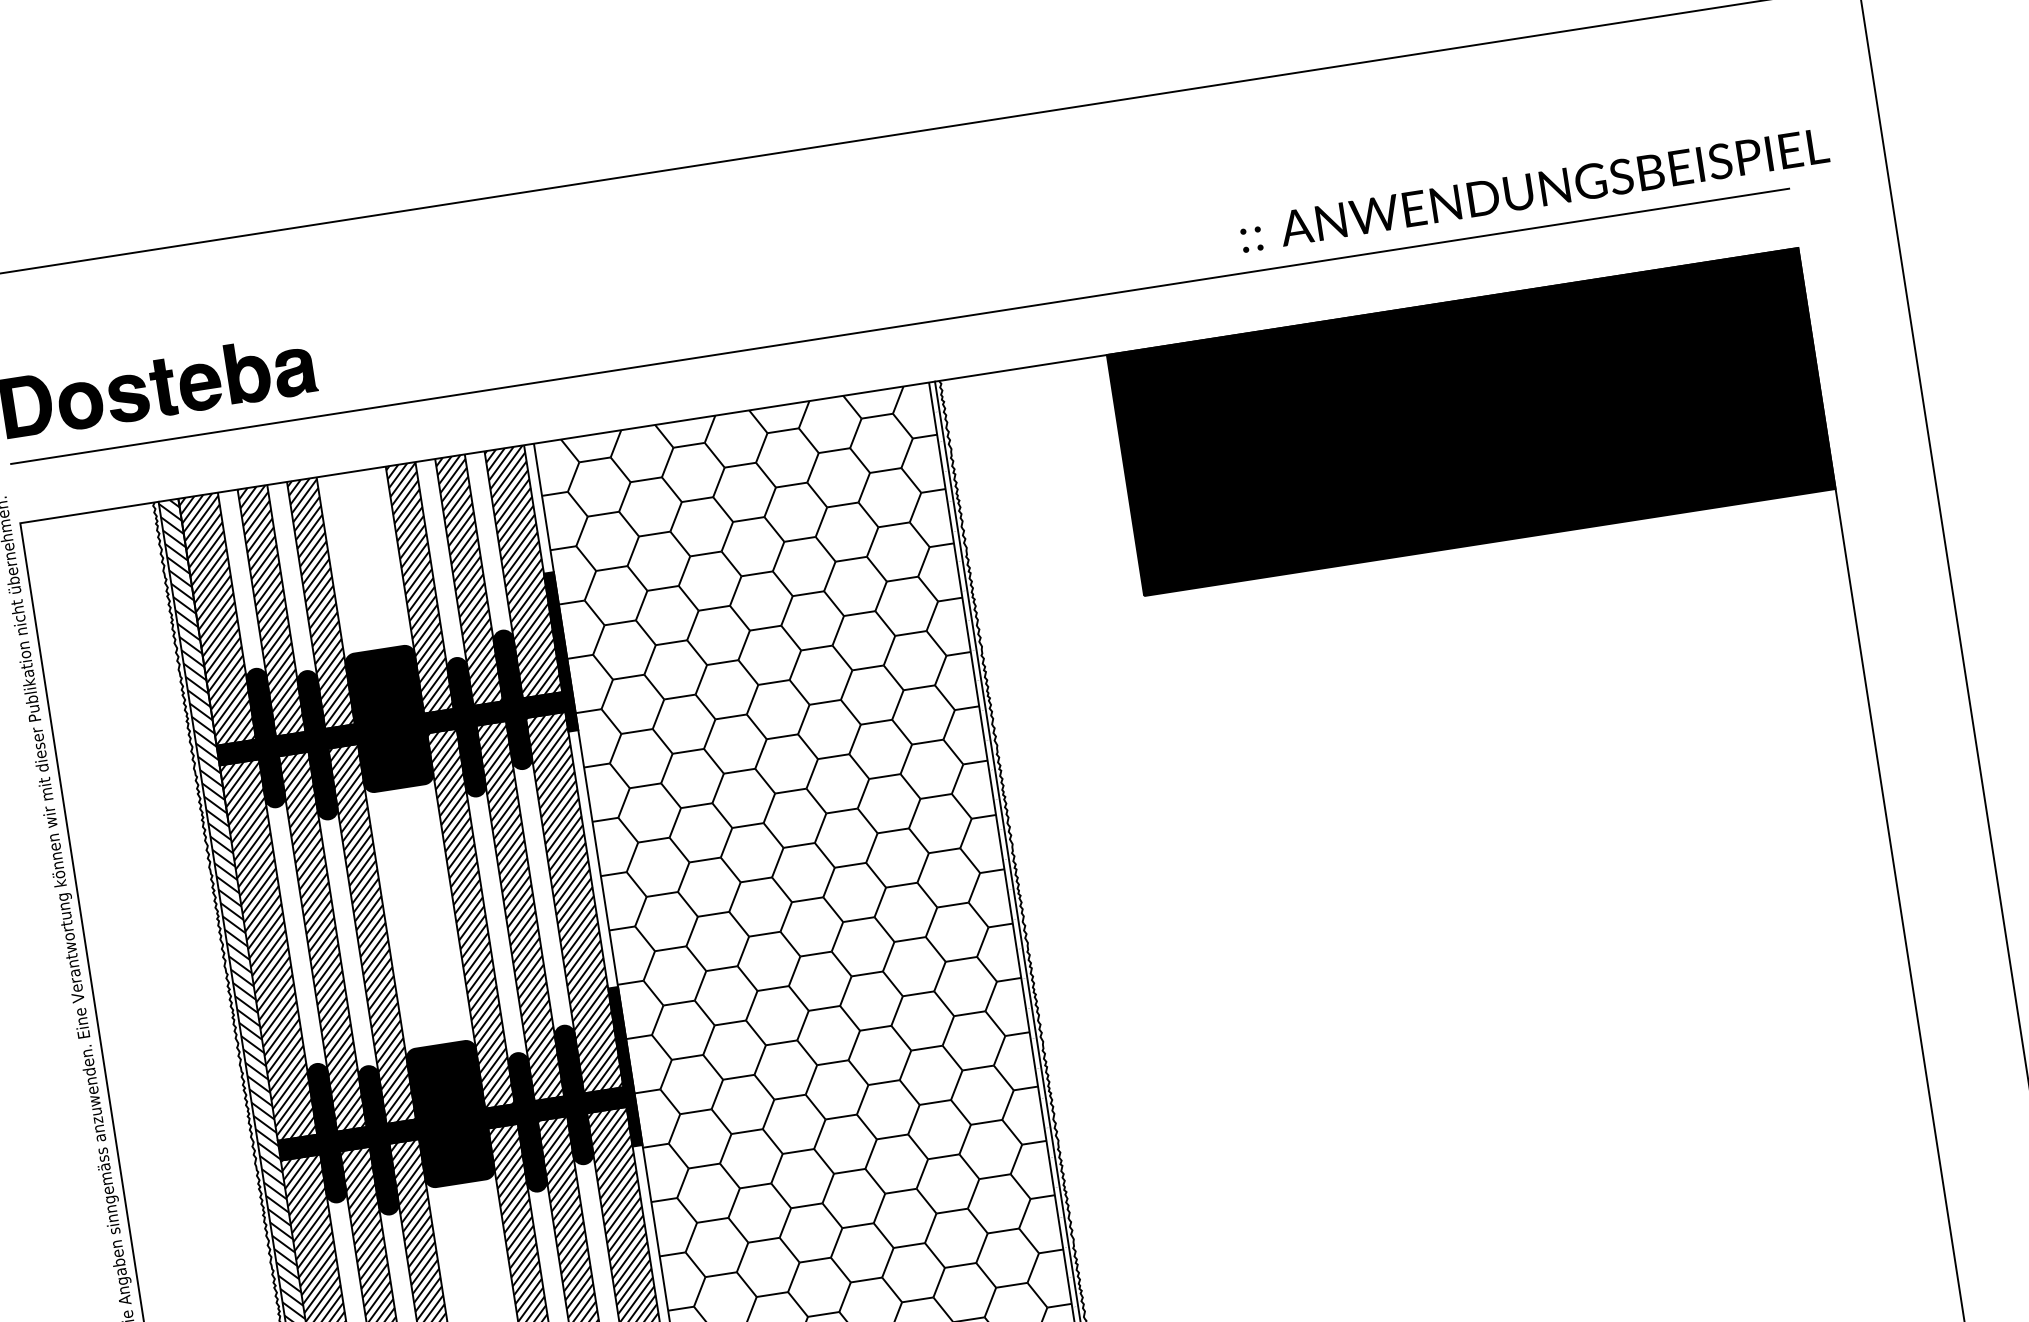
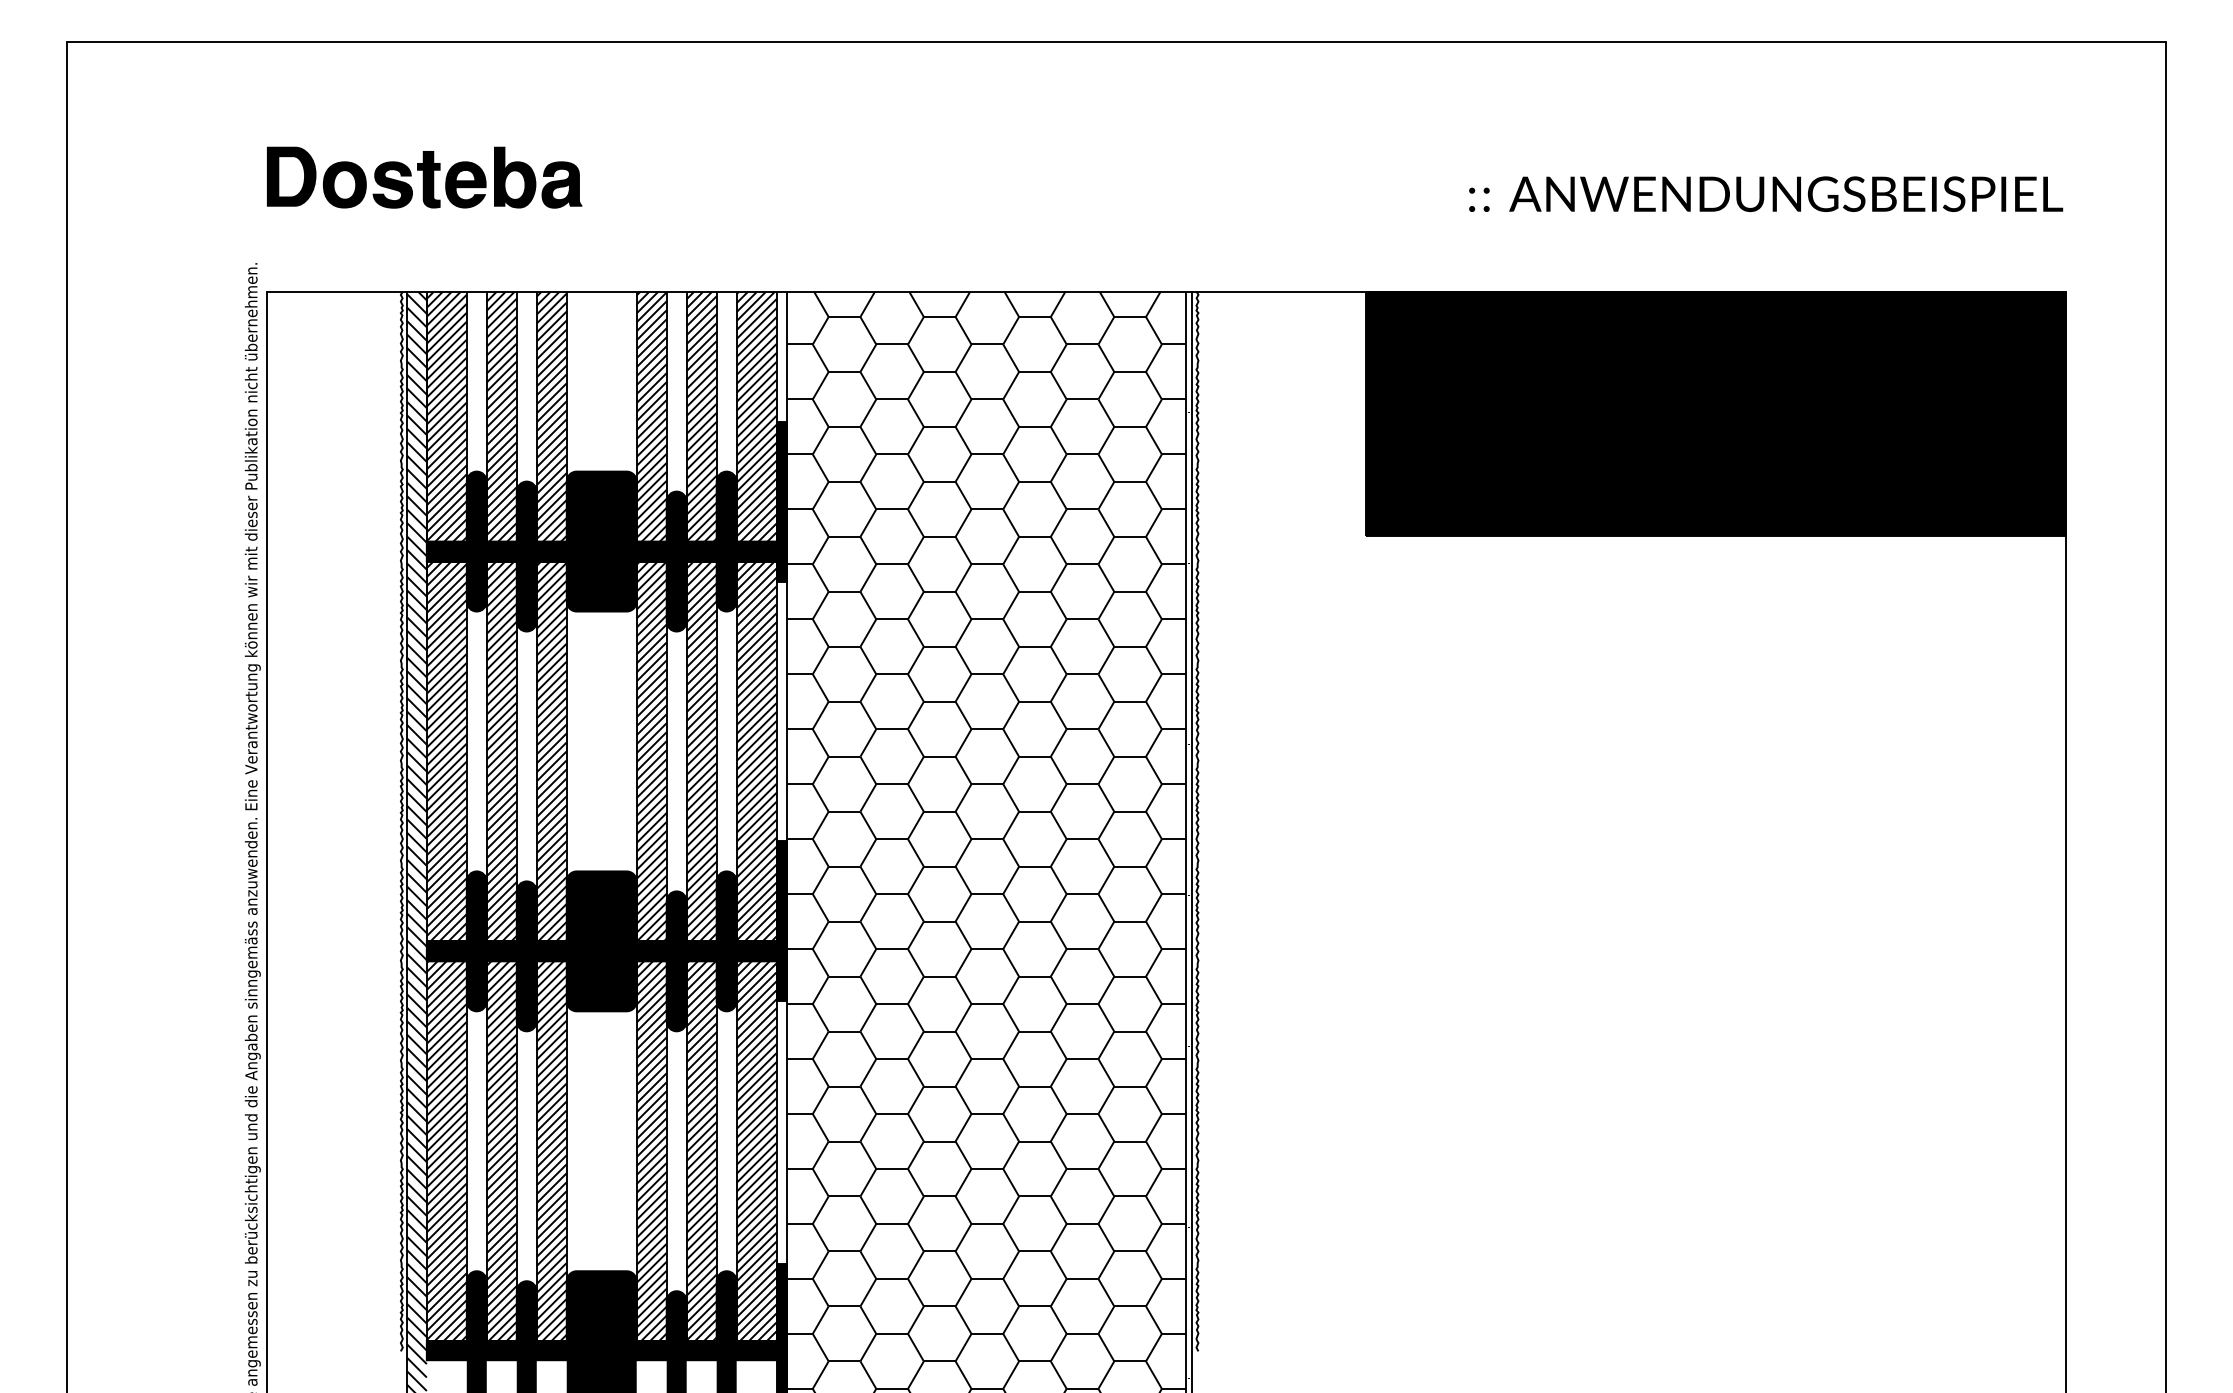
text: (1534, 189) -> (1766, 193), moved
line: (900, 326) -> (1166, 231), removed

